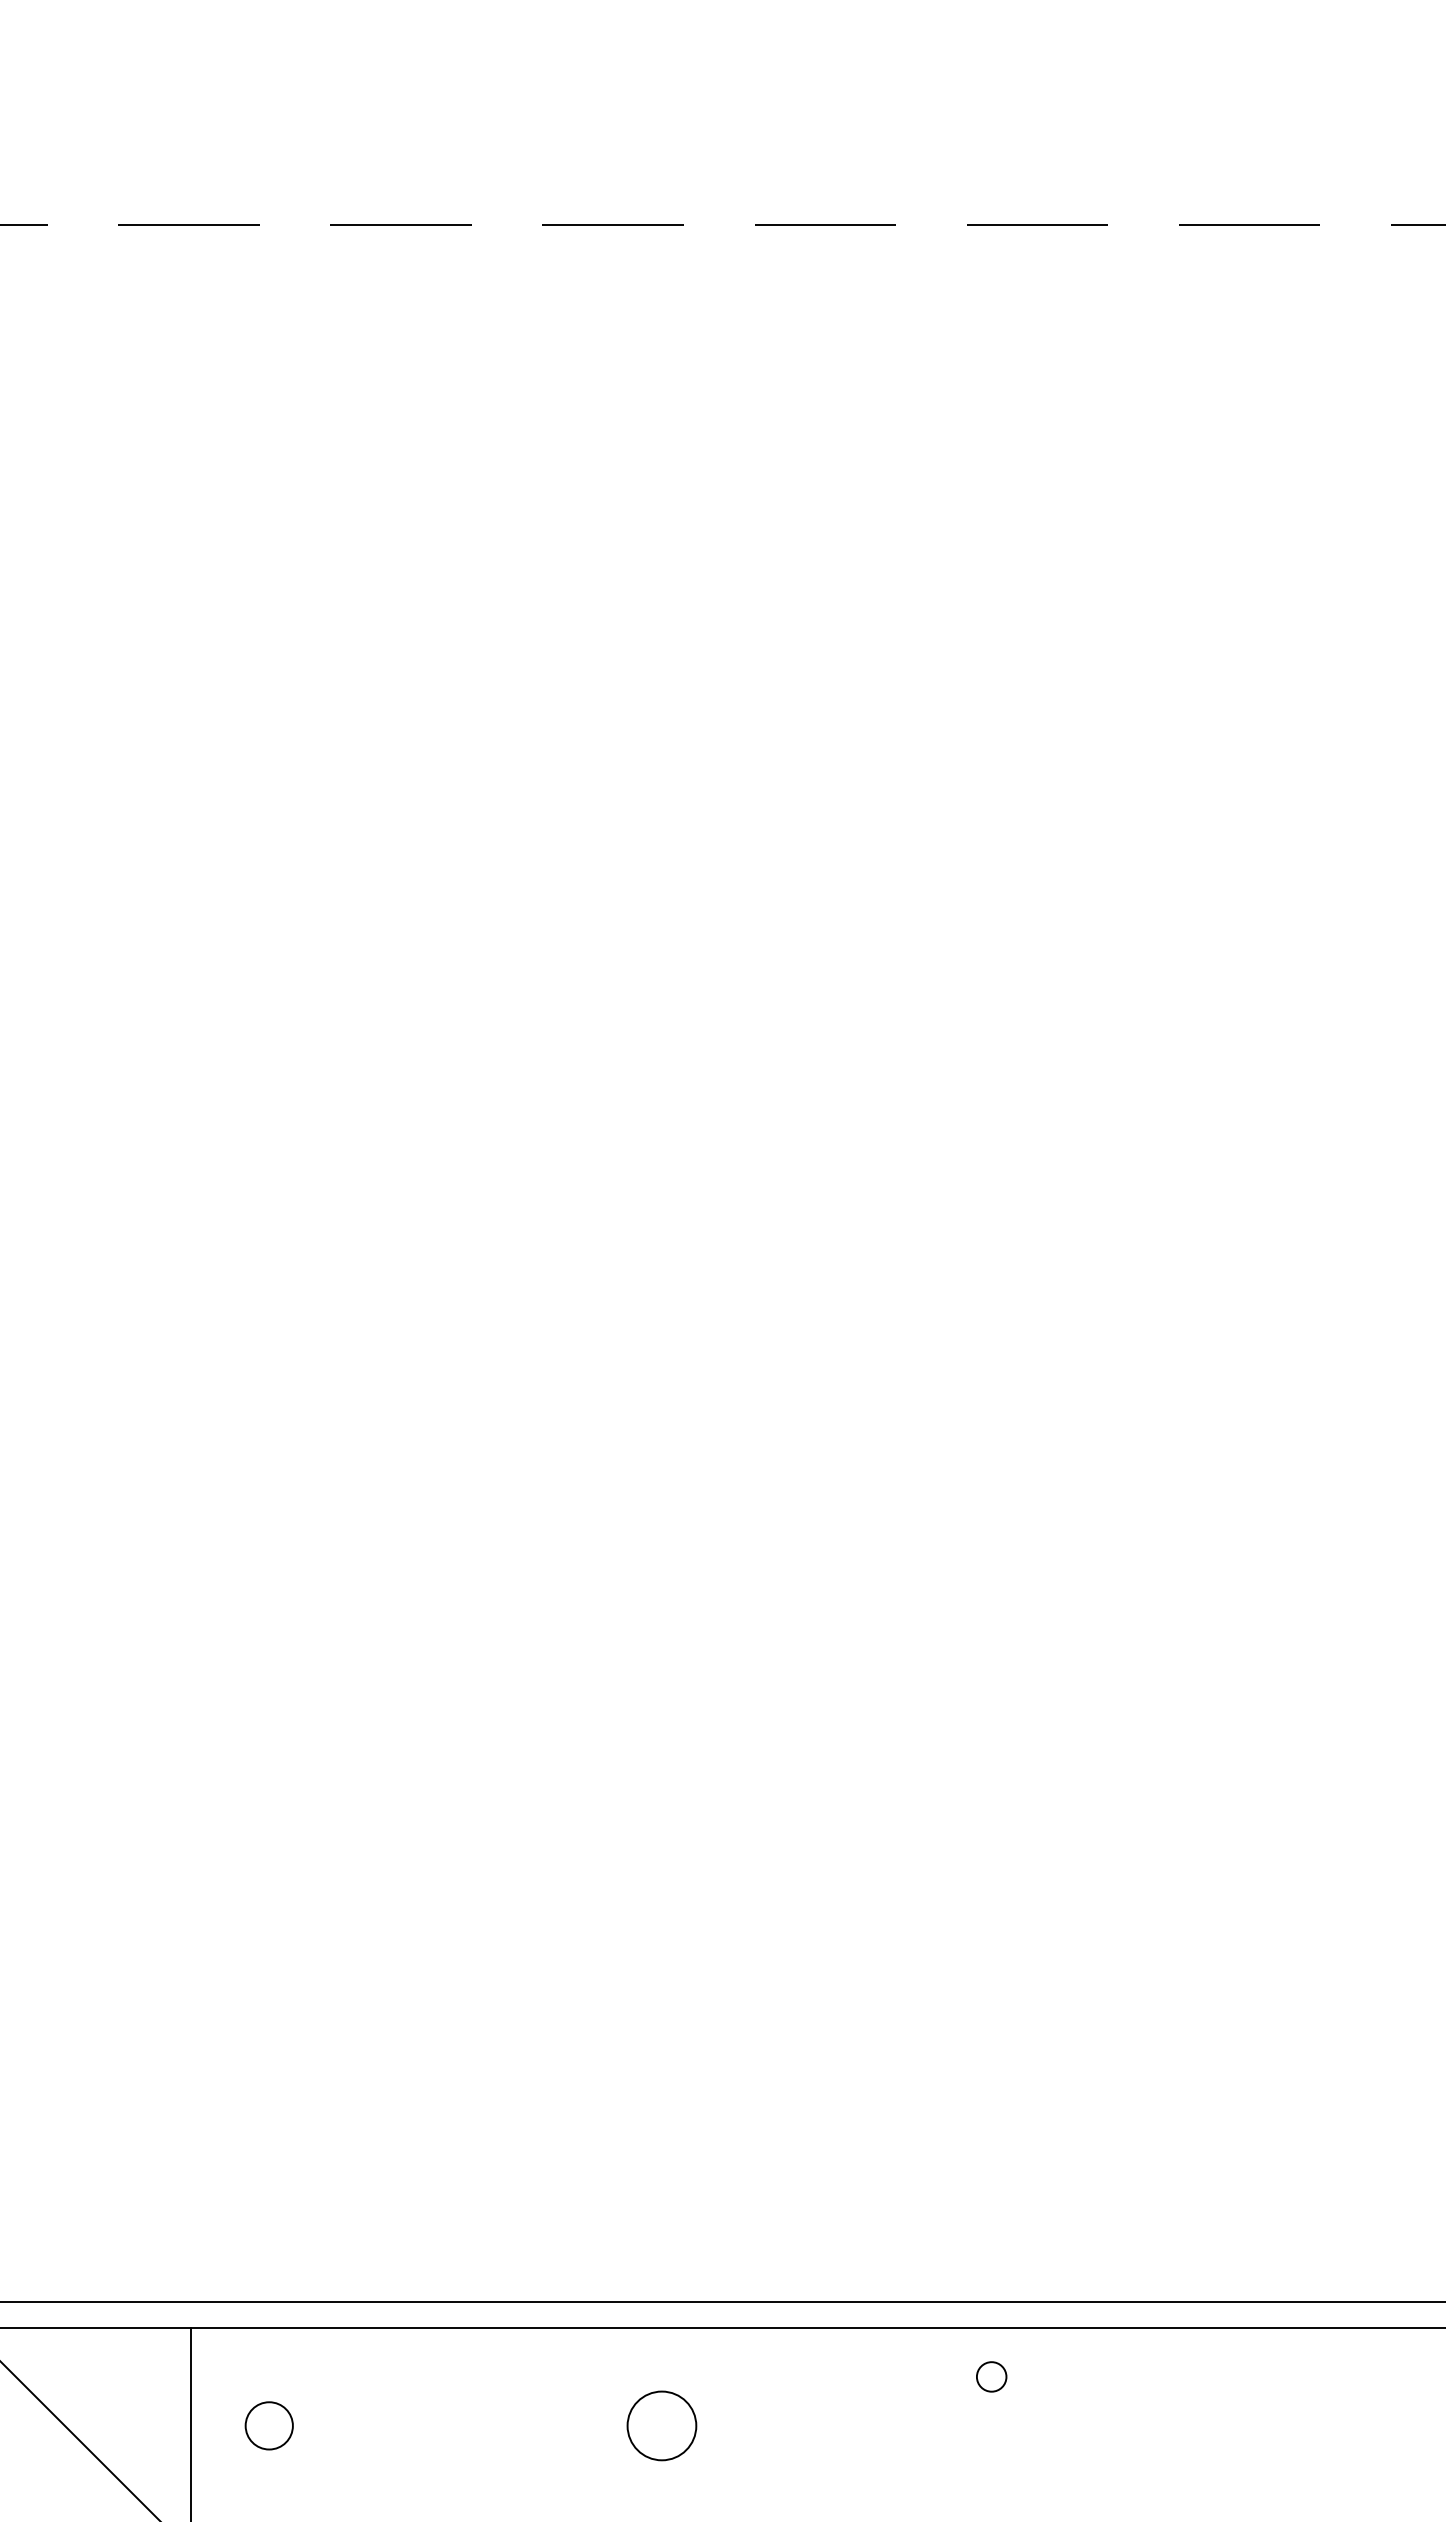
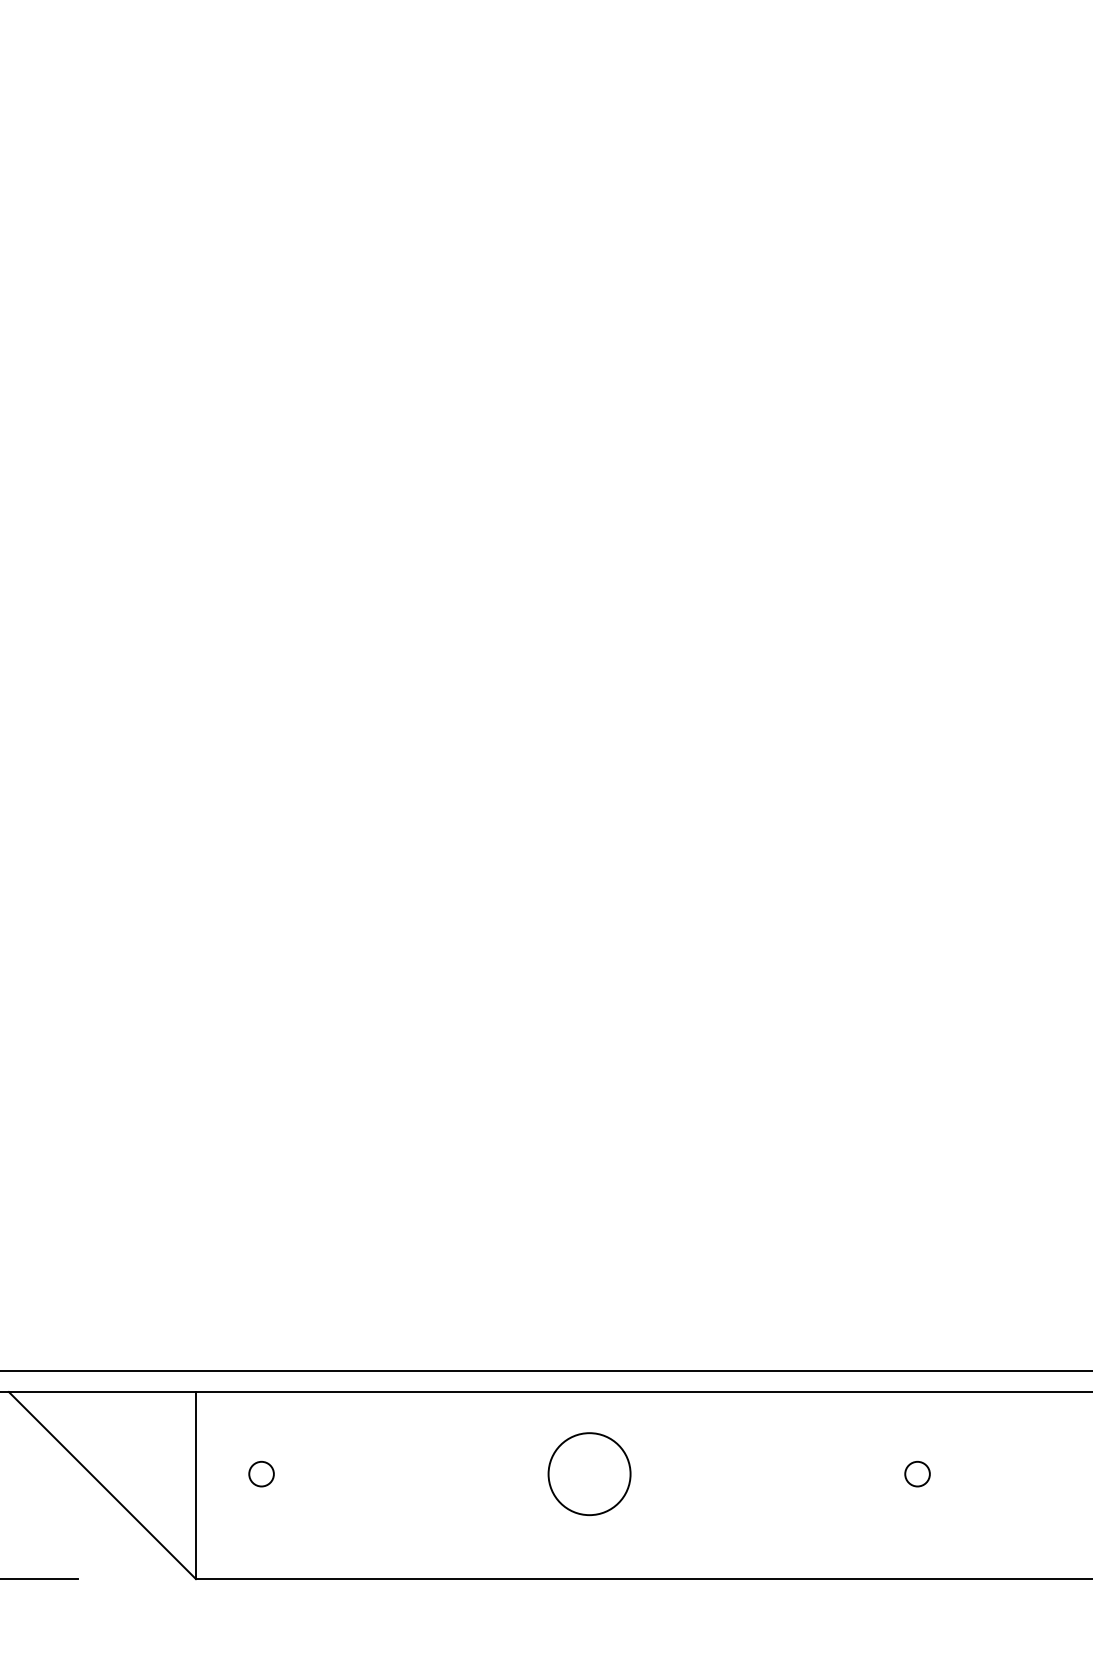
circle: (991, 2376) -> (917, 1473), moved
circle: (268, 2425) -> (261, 1473), size x0.62
circle: (661, 2425) -> (589, 1473), size x1.43

